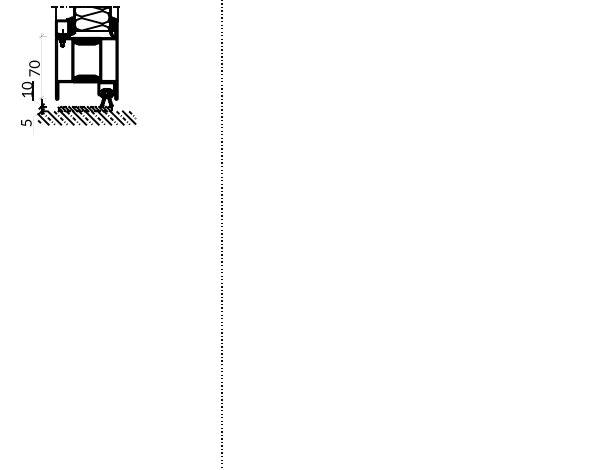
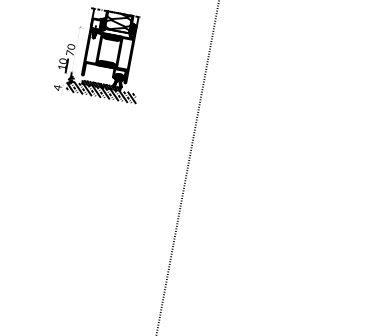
text: (26, 122) -> (57, 87), 5 -> 4

